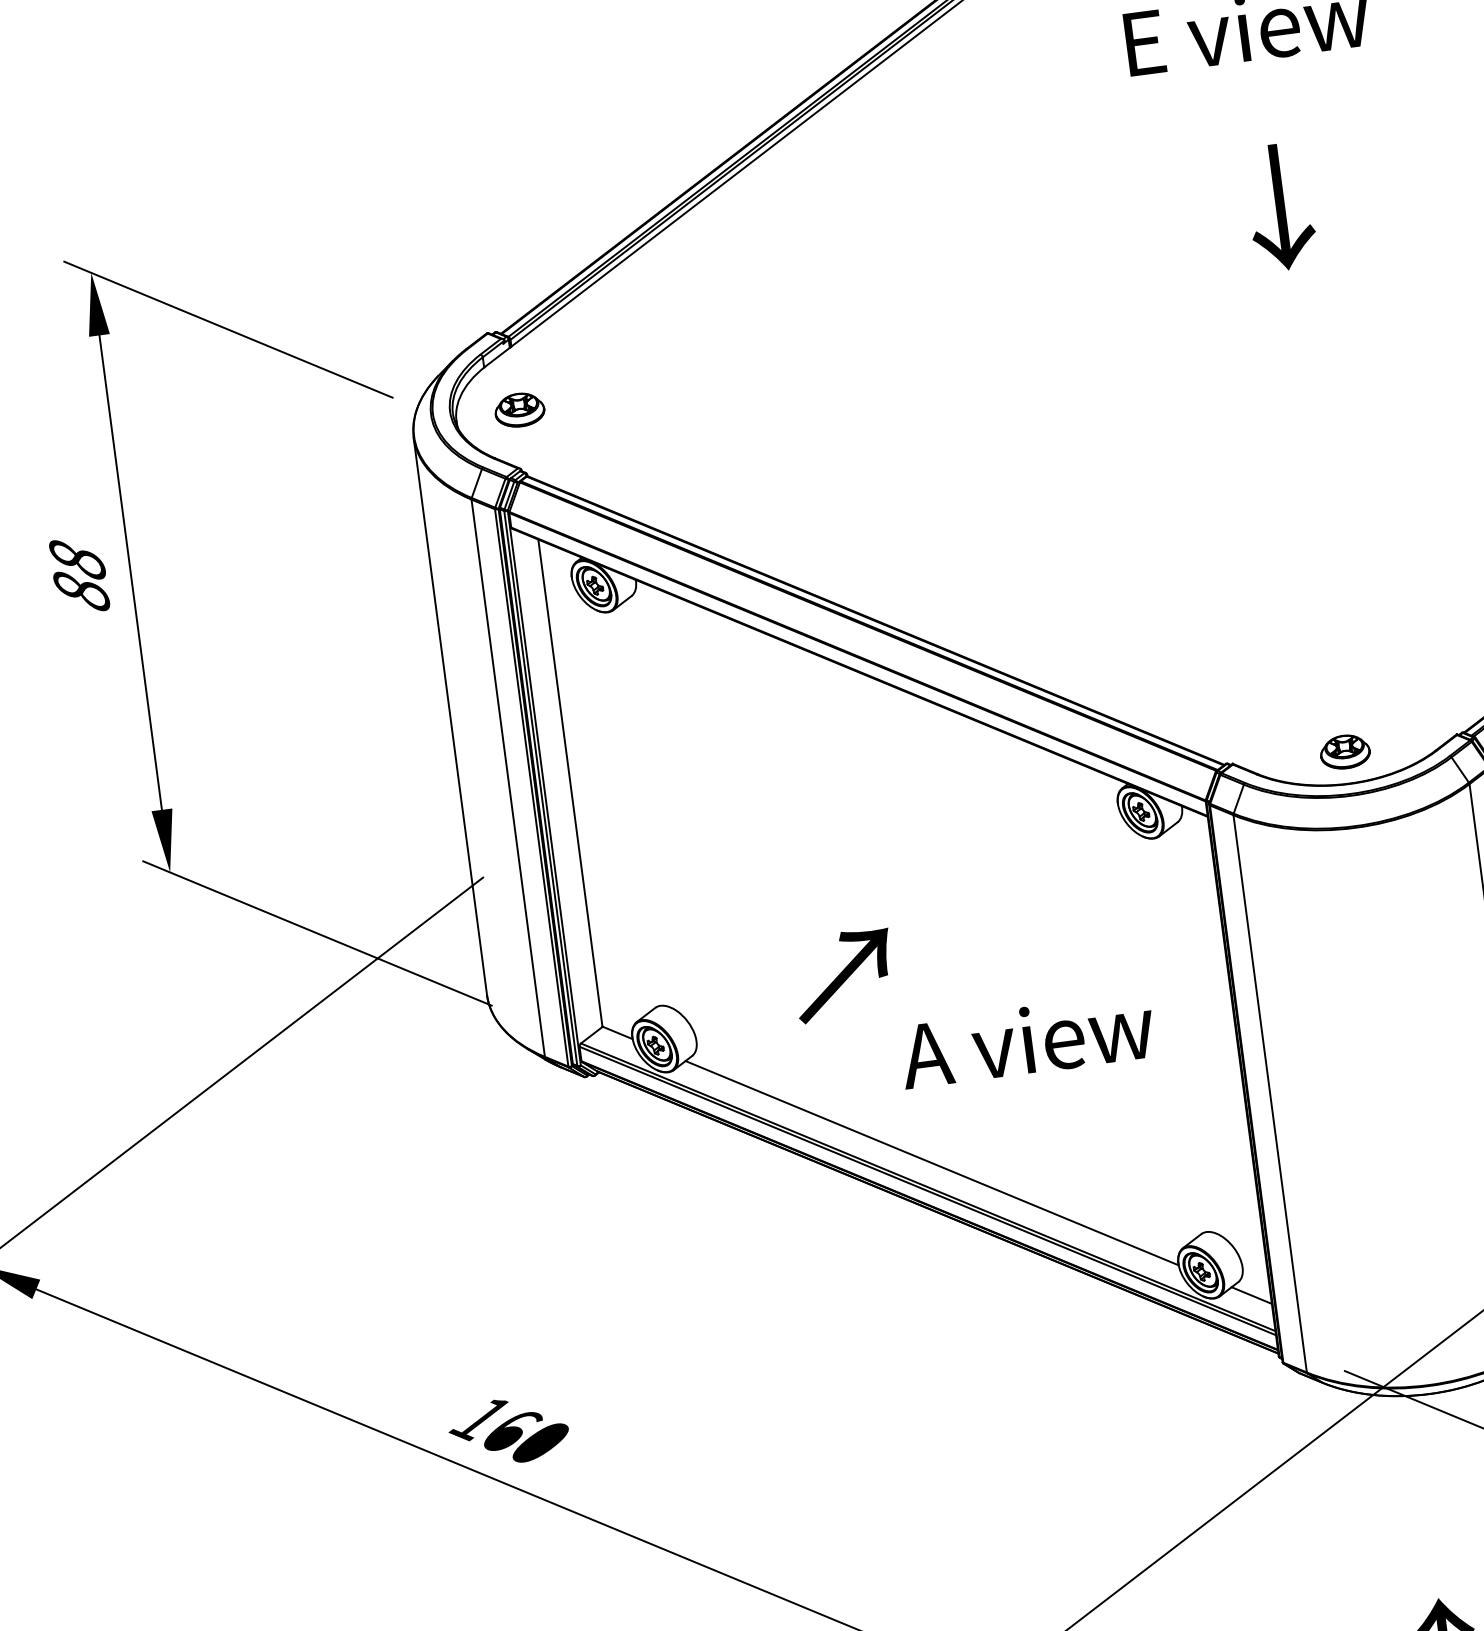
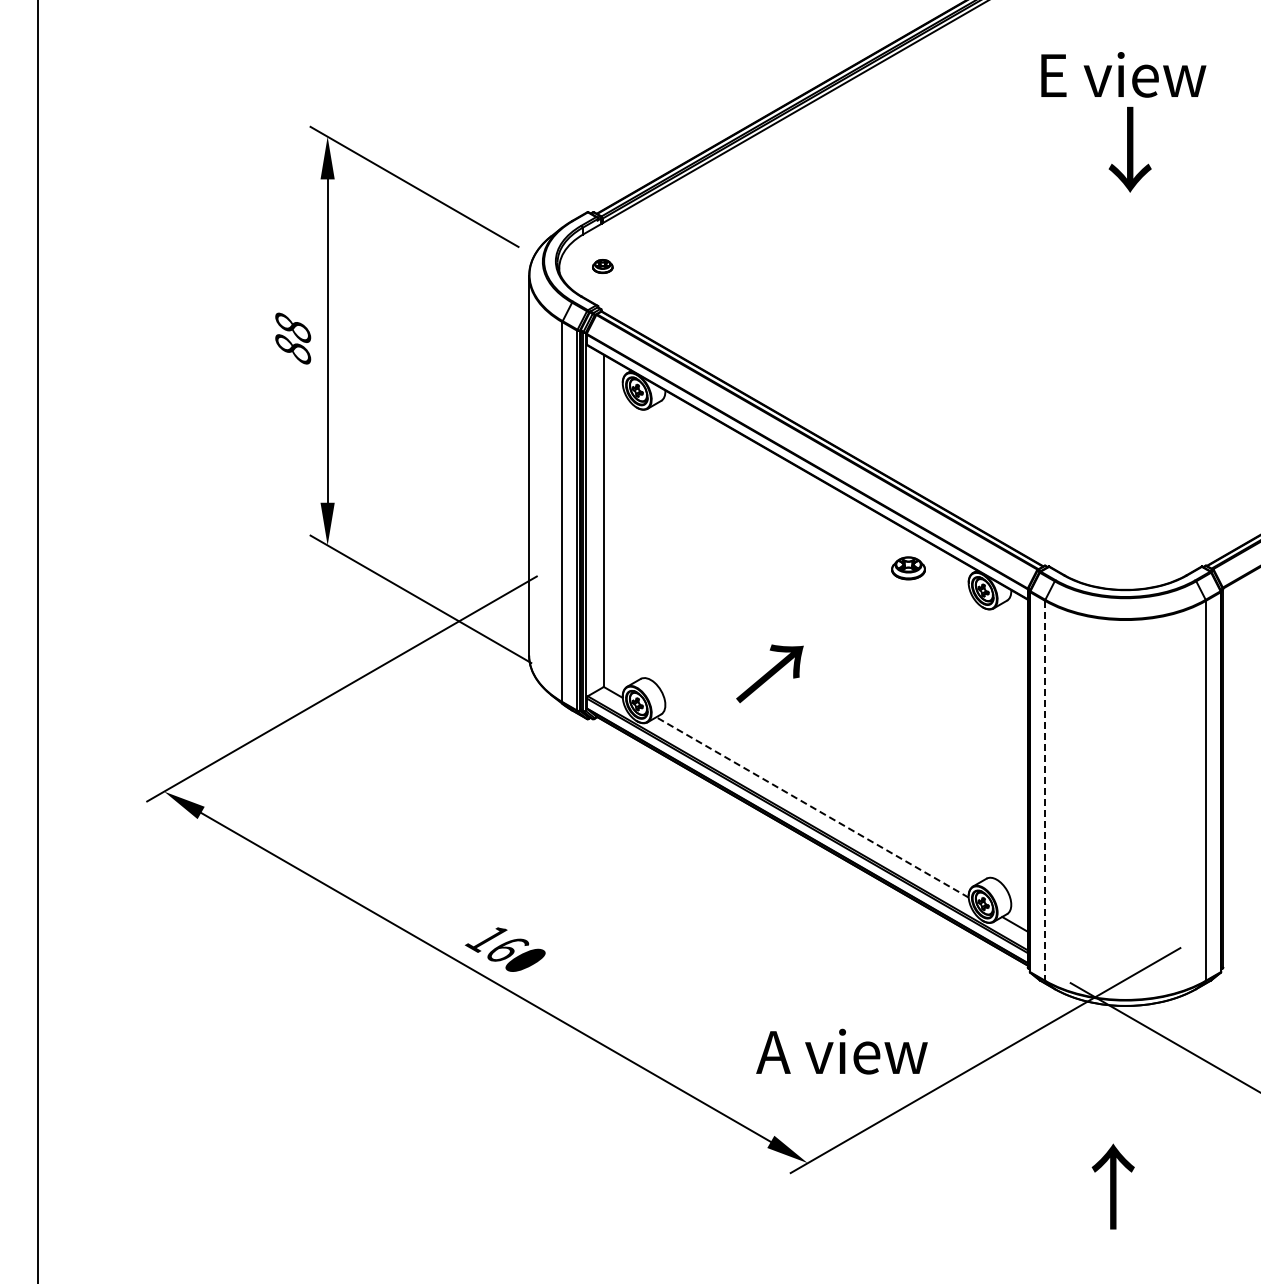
text: (1279, 207) -> (1129, 149), moved
part: (519, 410) -> (602, 266), size x0.6
part: (1345, 752) -> (908, 568), moved
text: (1026, 1040) -> (841, 1051), moved
line: (1270, 1093) -> (1045, 790), solid -> dashed
line: (932, 1163) -> (812, 807), solid -> dashed

